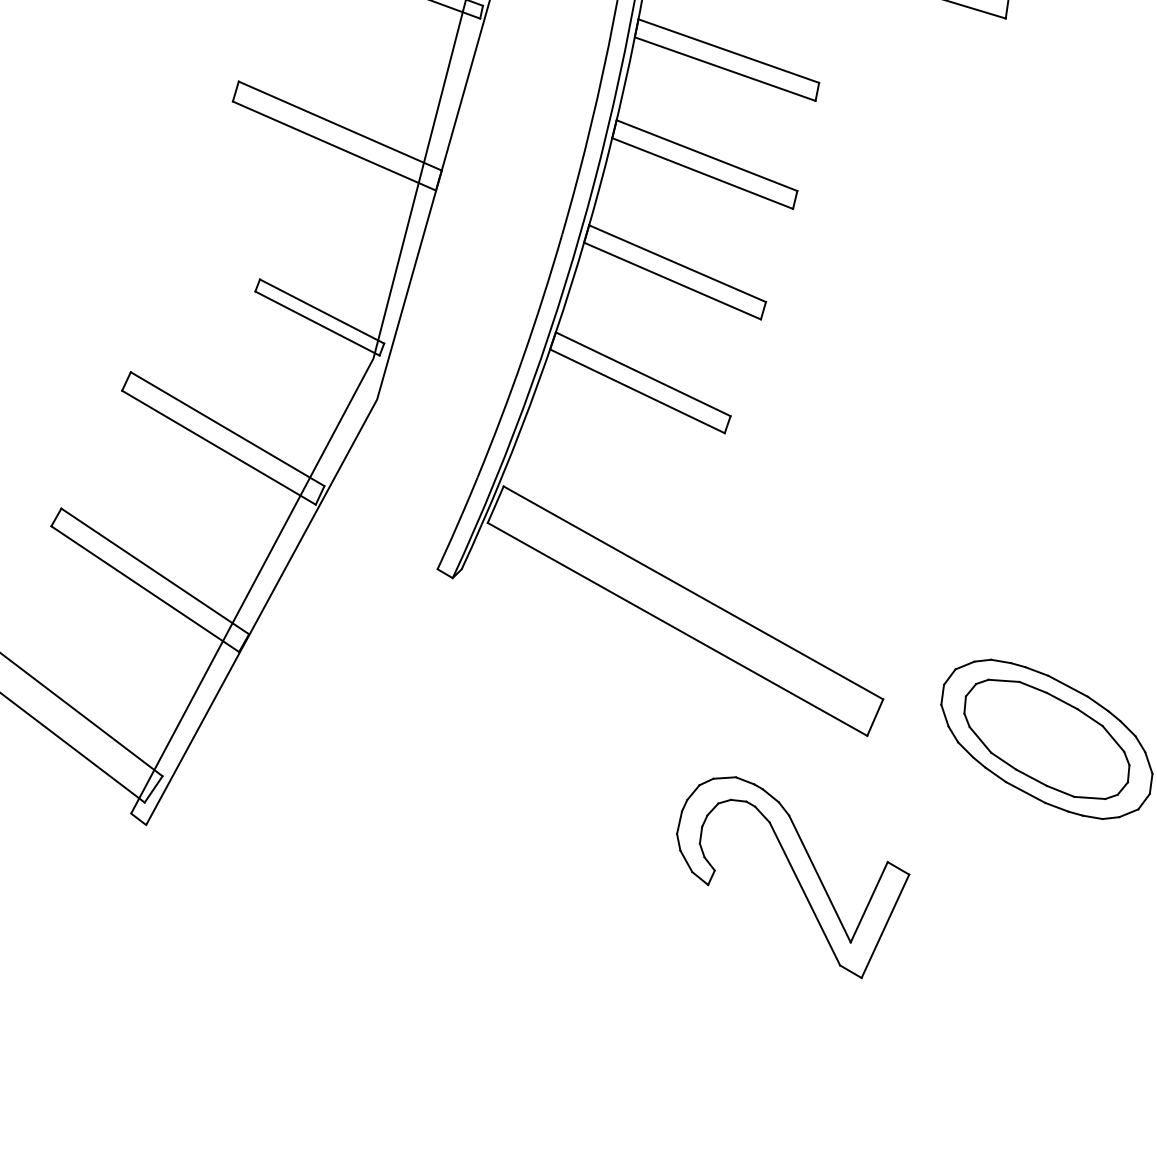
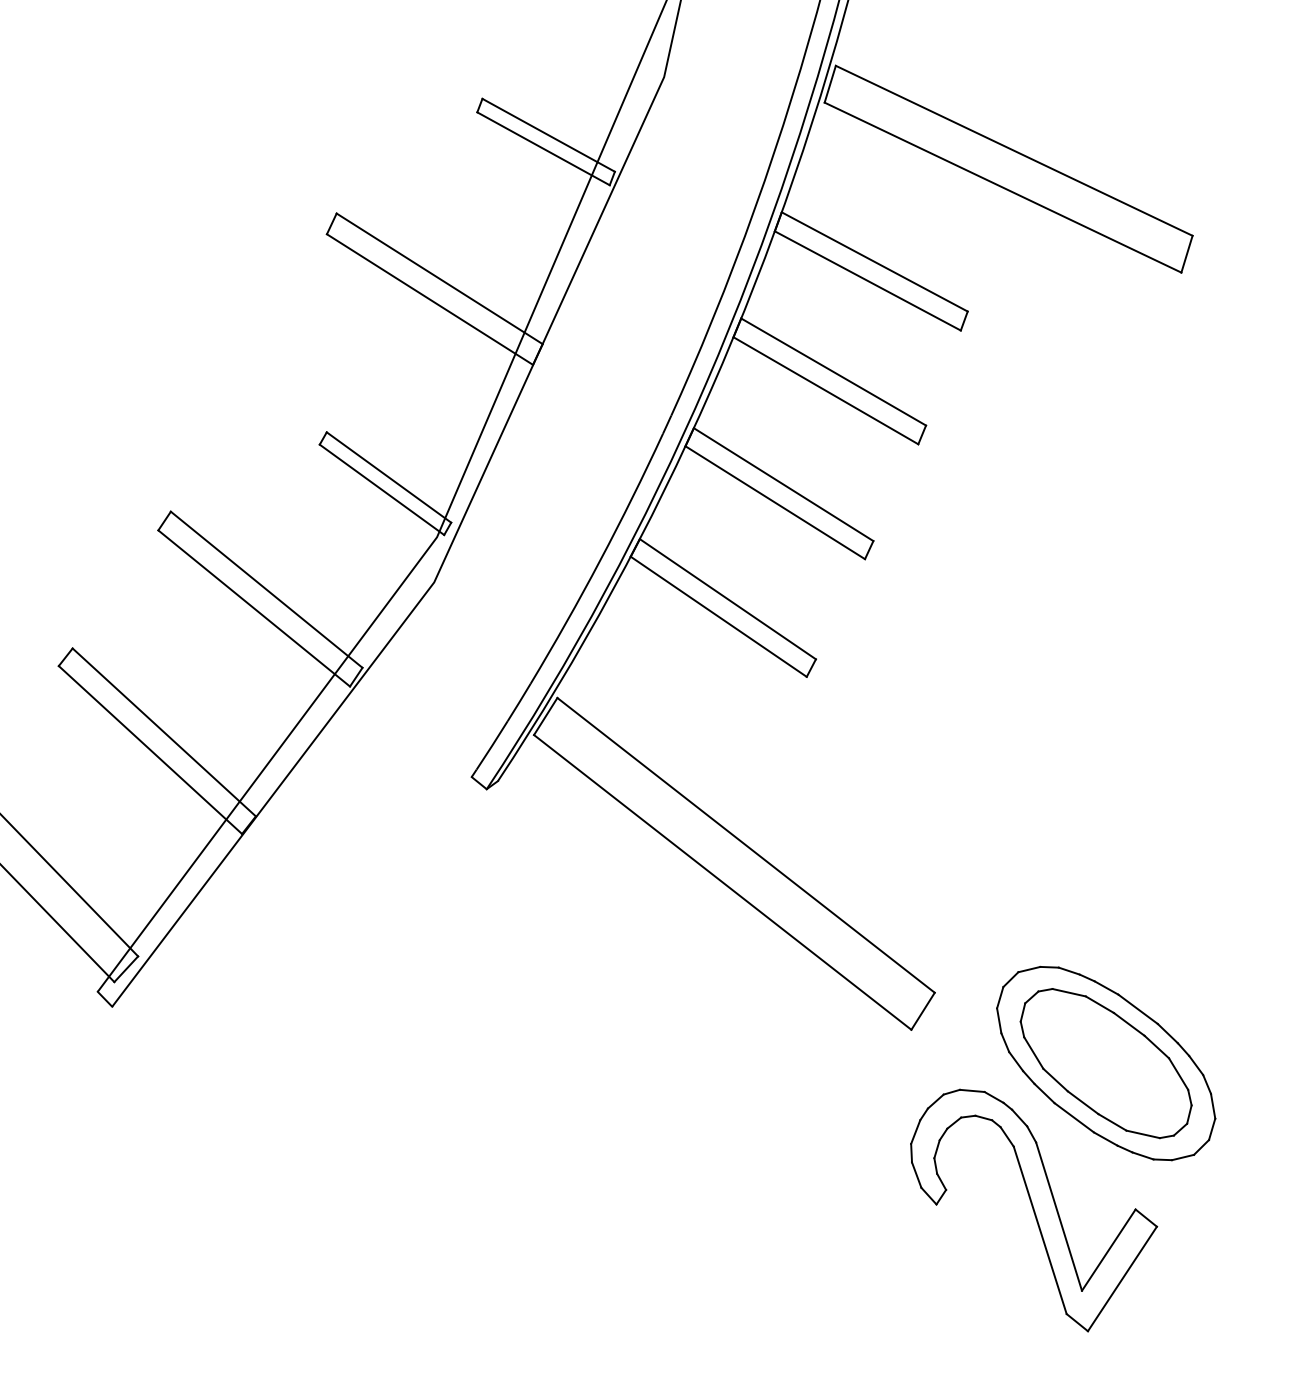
part: (797, 876) -> (1034, 1210), moved

